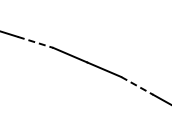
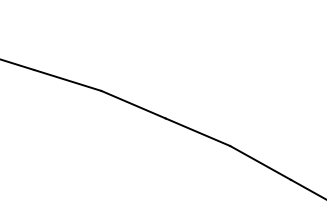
line: (35, 42) -> (67, 80), dashed -> solid
line: (137, 86) -> (261, 164), dashed -> solid

